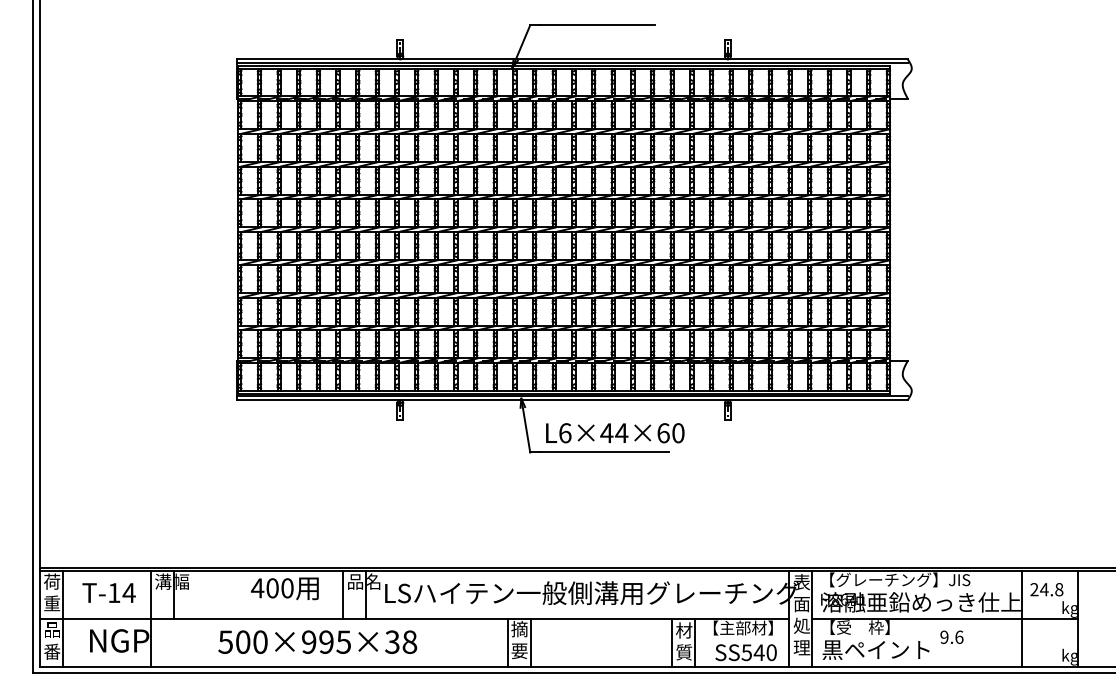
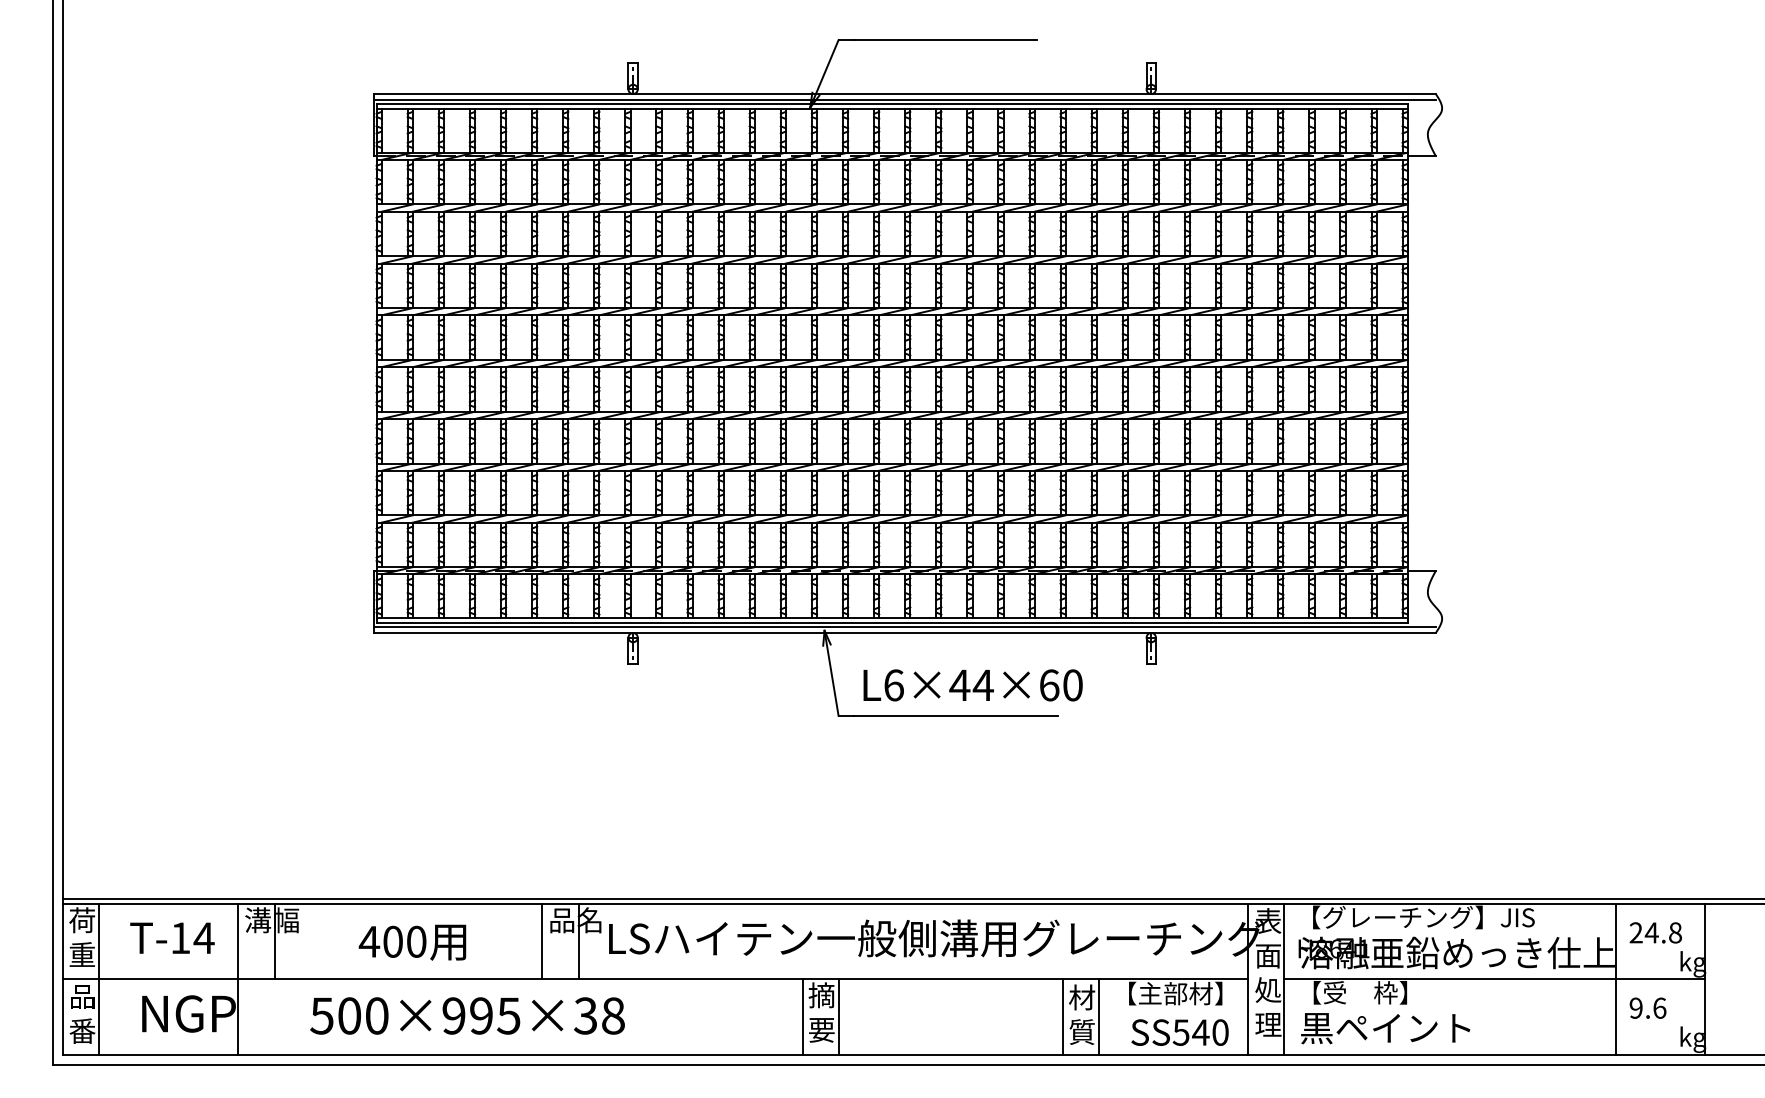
text: (284, 588) -> (411, 942), moved
text: (951, 636) -> (1647, 1006), moved
text: (317, 641) -> (467, 1014), moved

